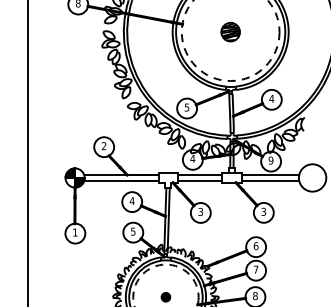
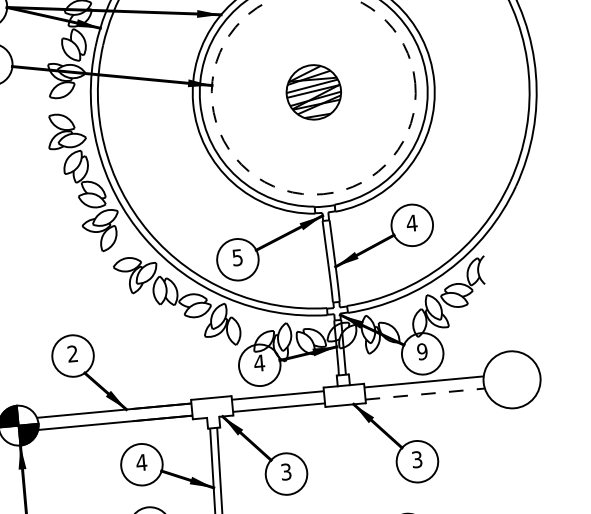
part: (230, 32) -> (313, 93), size x1.4
line: (270, 180) -> (425, 393), solid -> dashed

